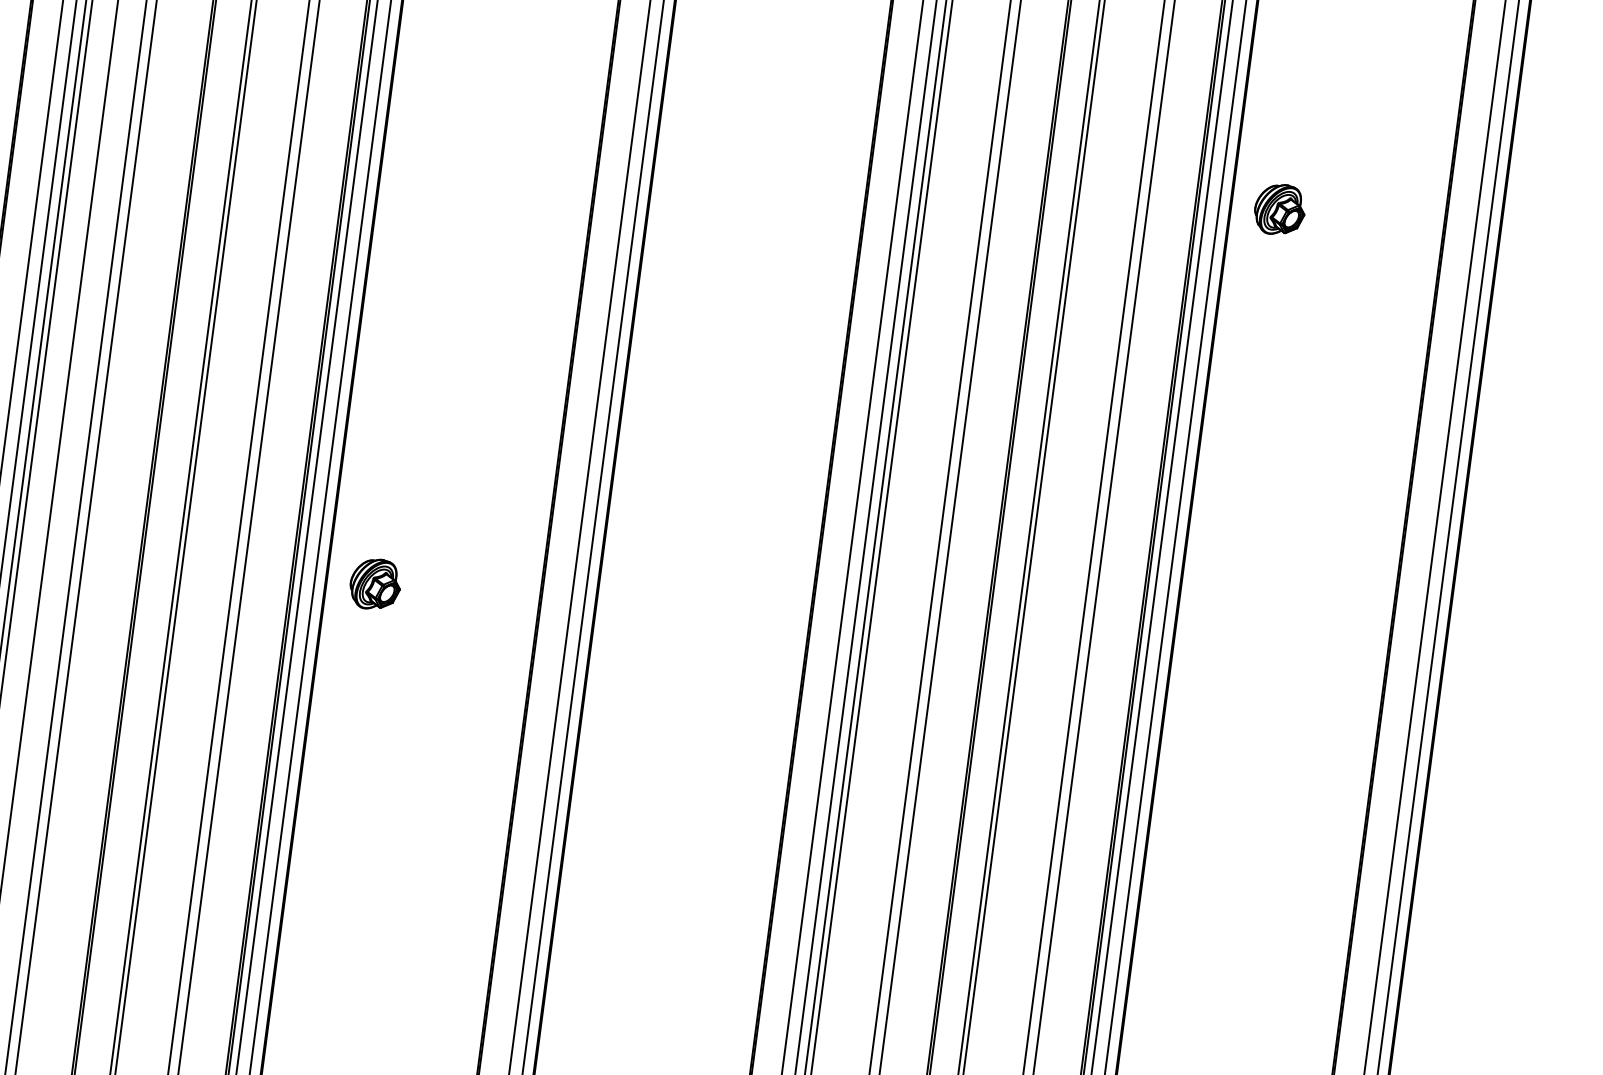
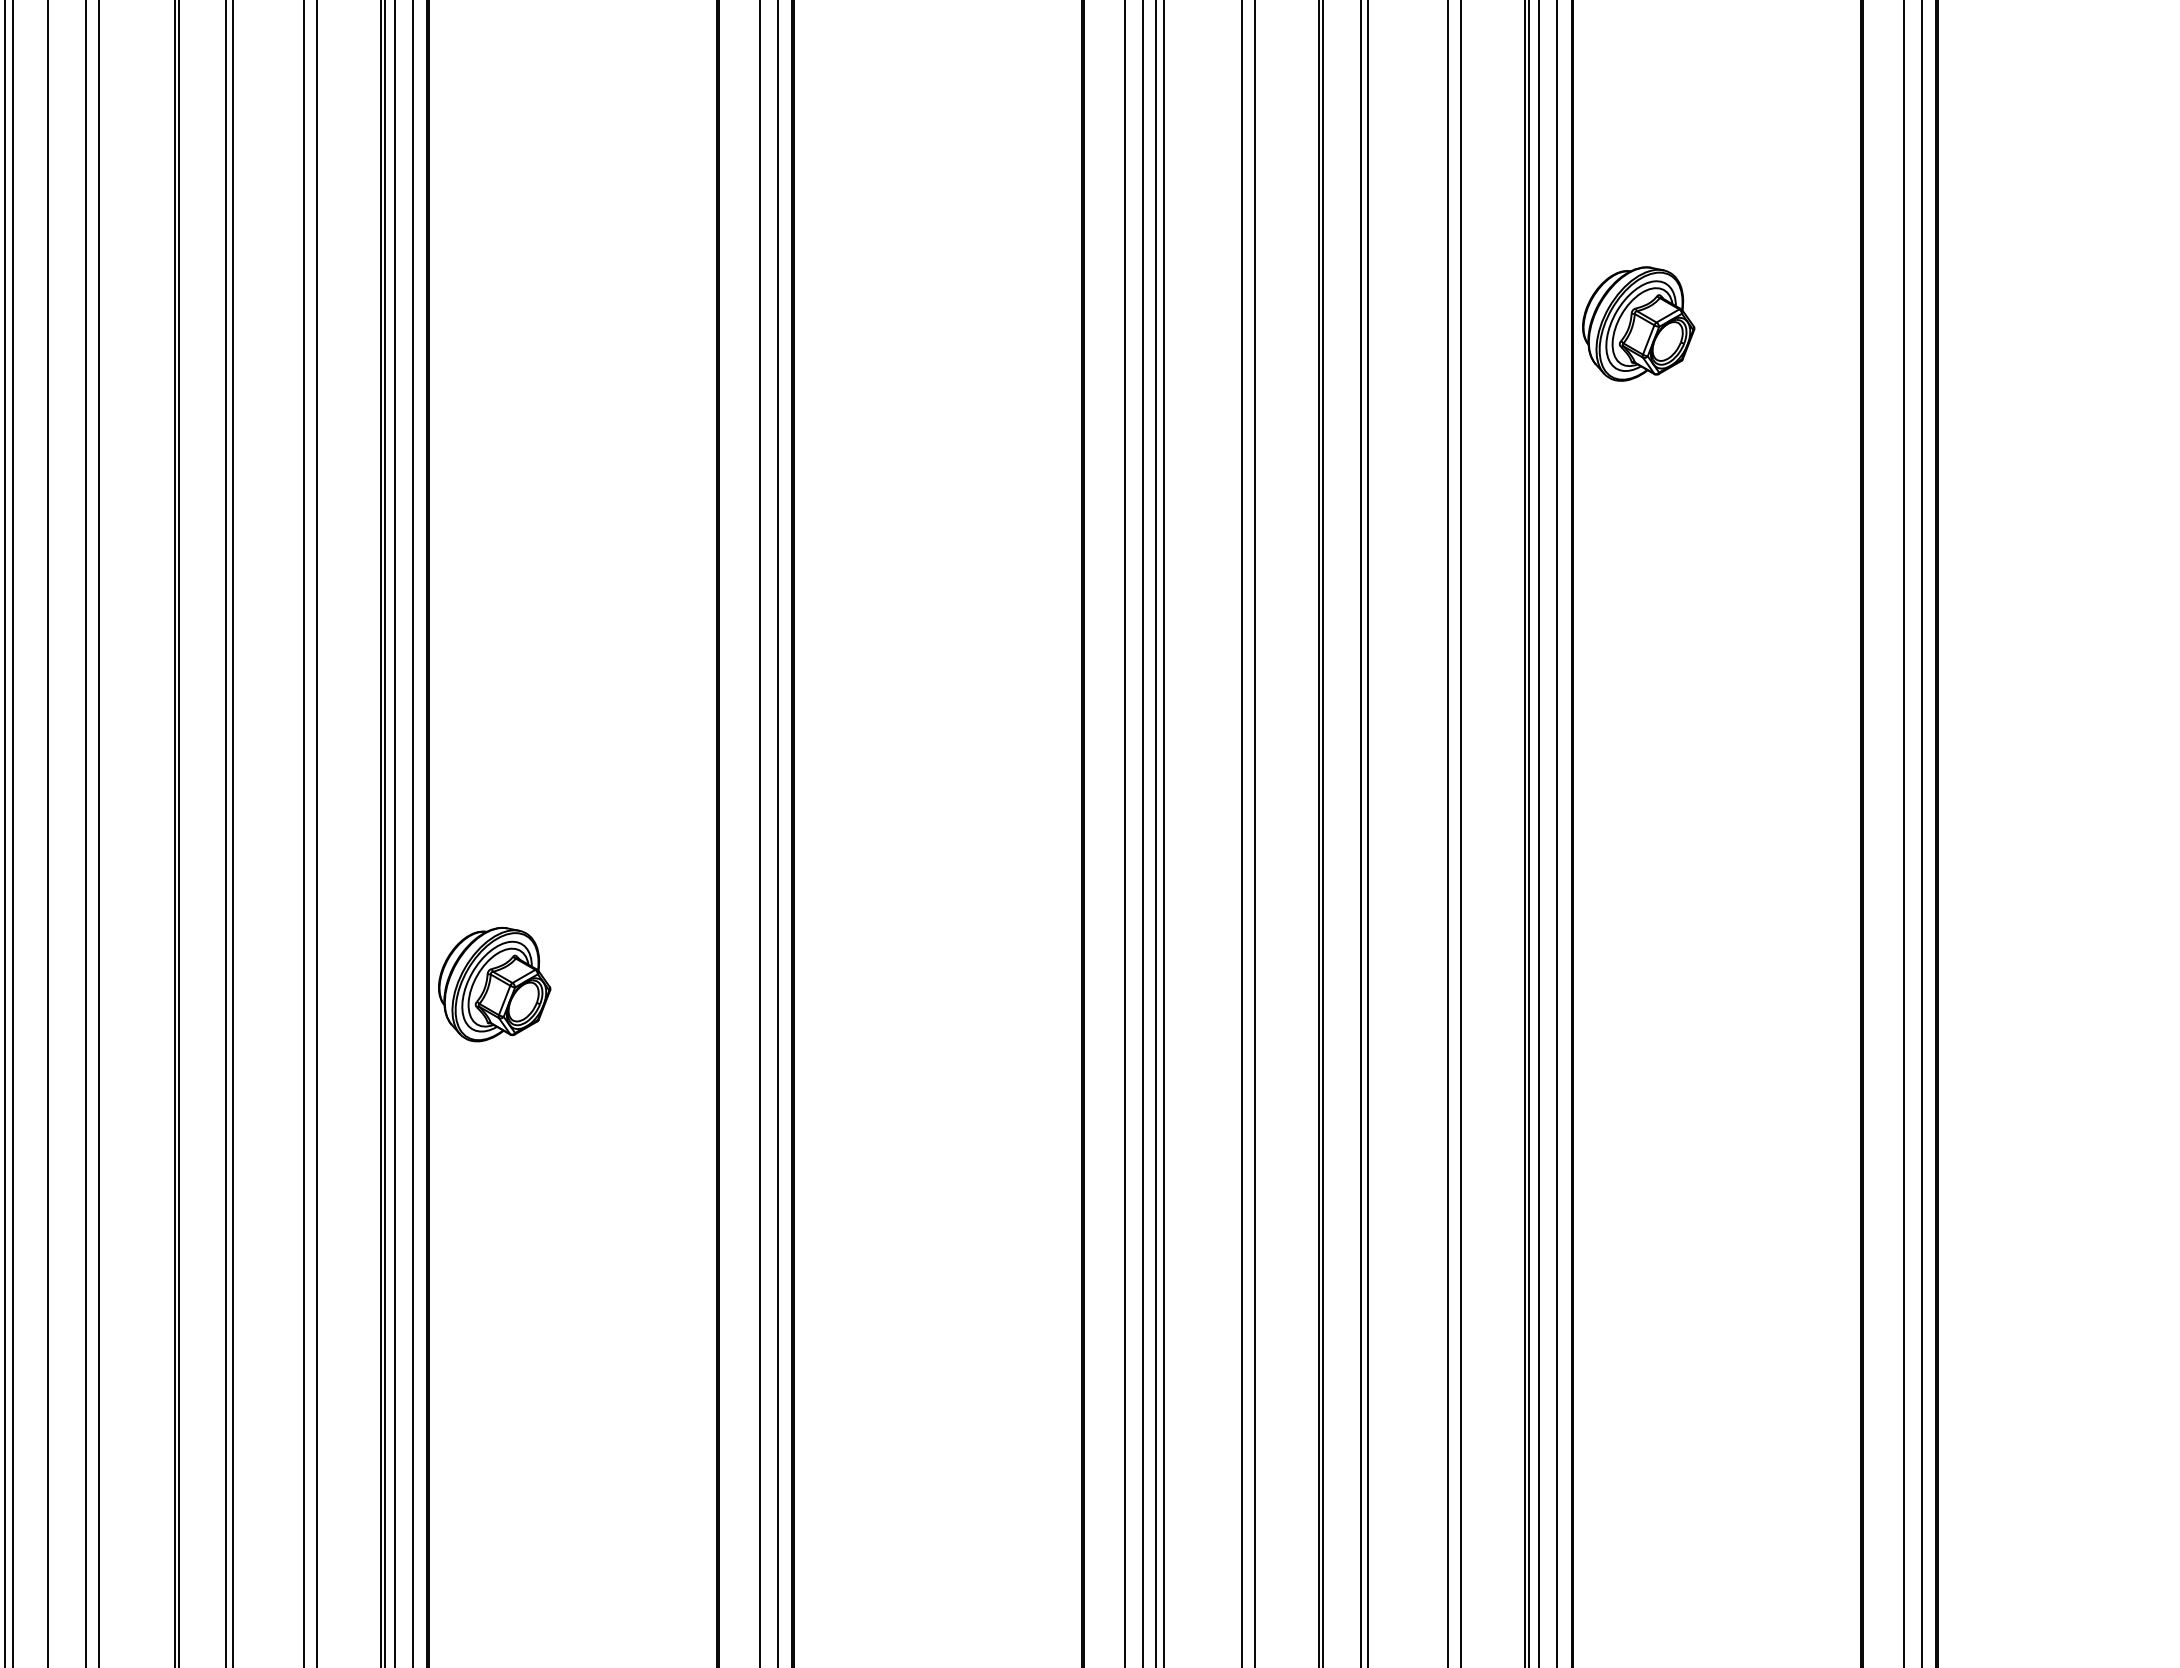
part: (1279, 209) -> (1638, 323), size x1.67
part: (375, 584) -> (494, 984), size x1.67

